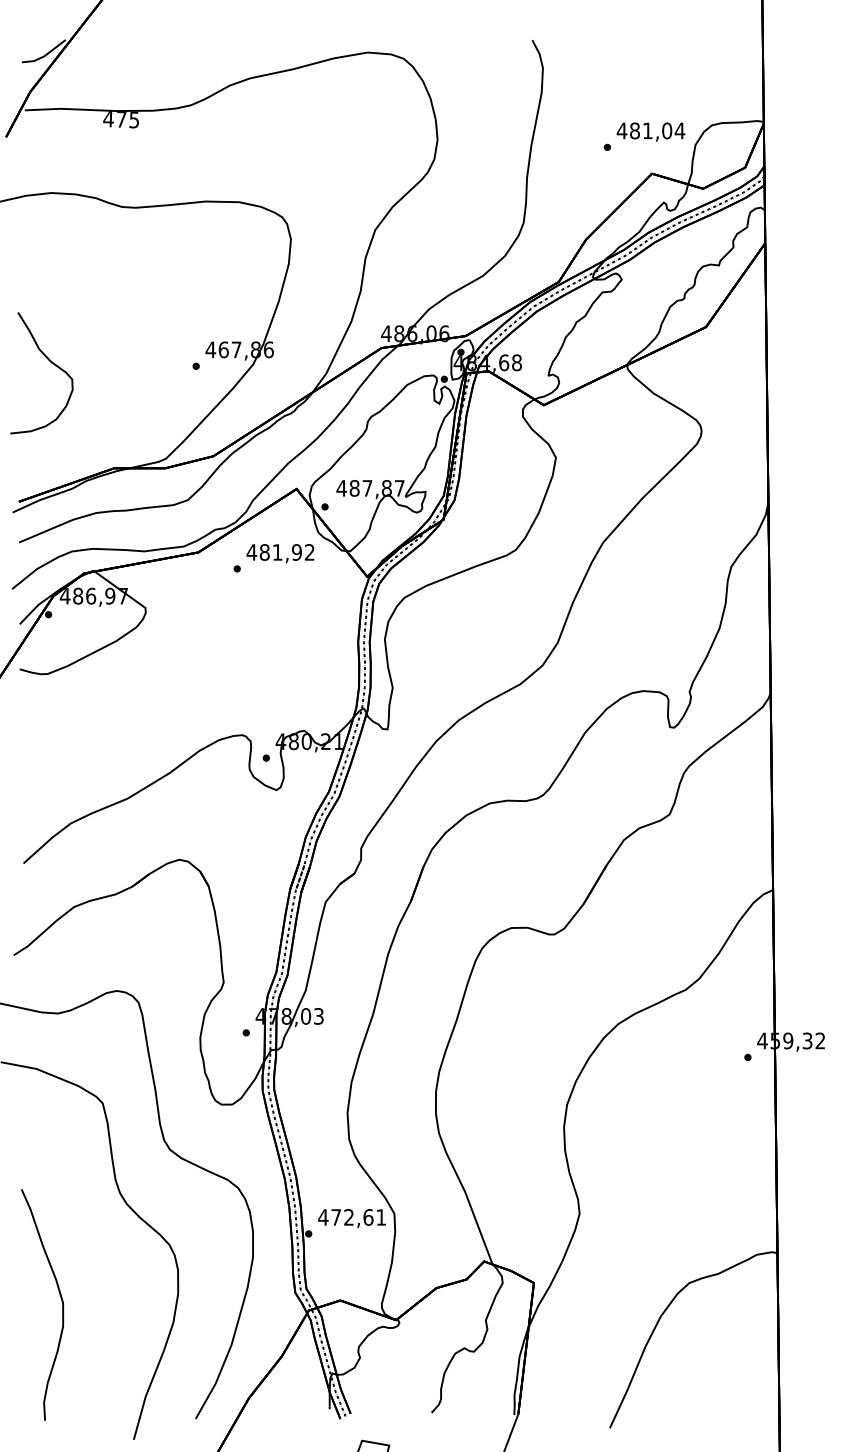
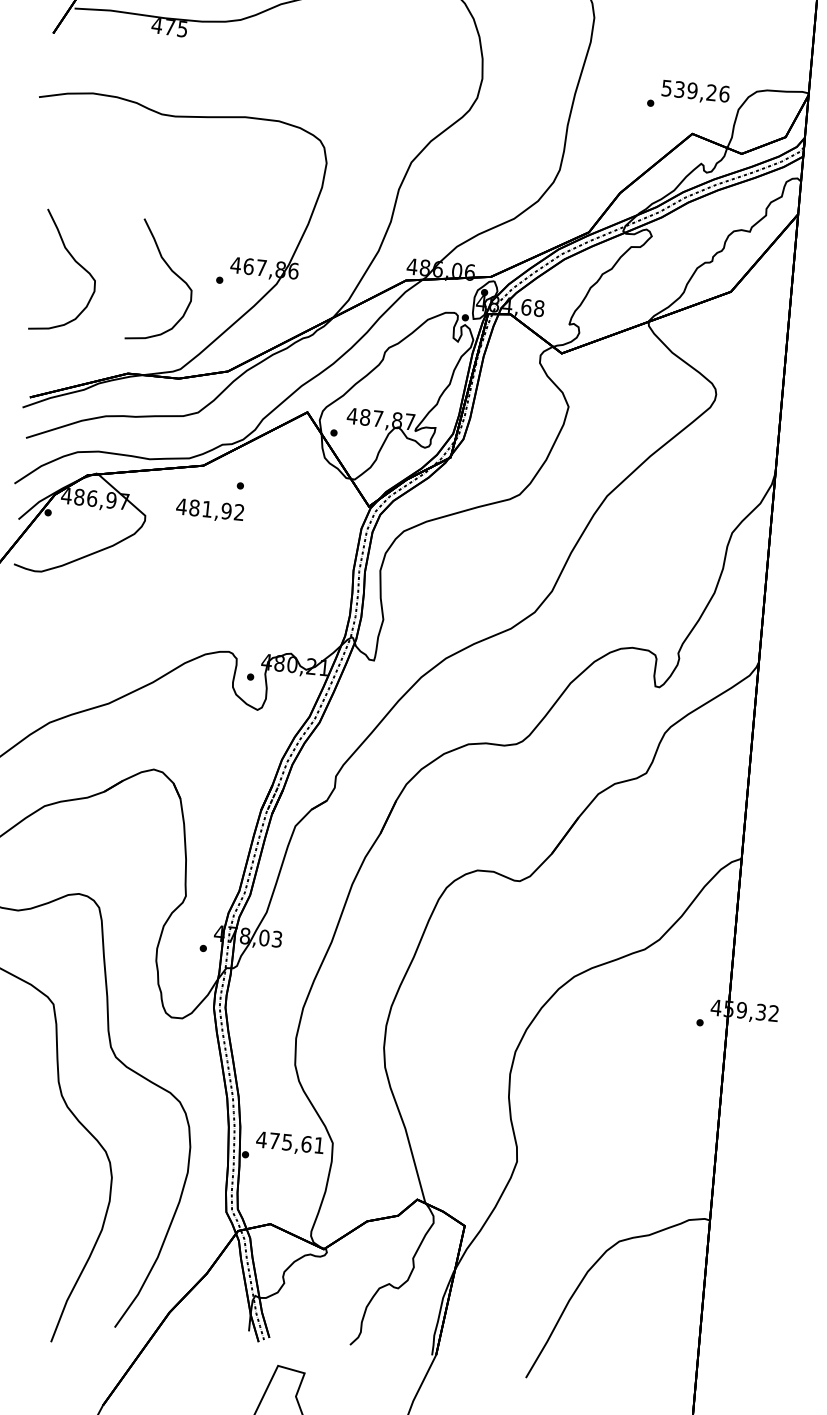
text: (650, 130) -> (695, 90), 481,04 -> 539,26
curve: (148, 363) -> (172, 272), added
text: (280, 553) -> (210, 510), moved
text: (348, 1217) -> (286, 1142), 472,61 -> 475,61

